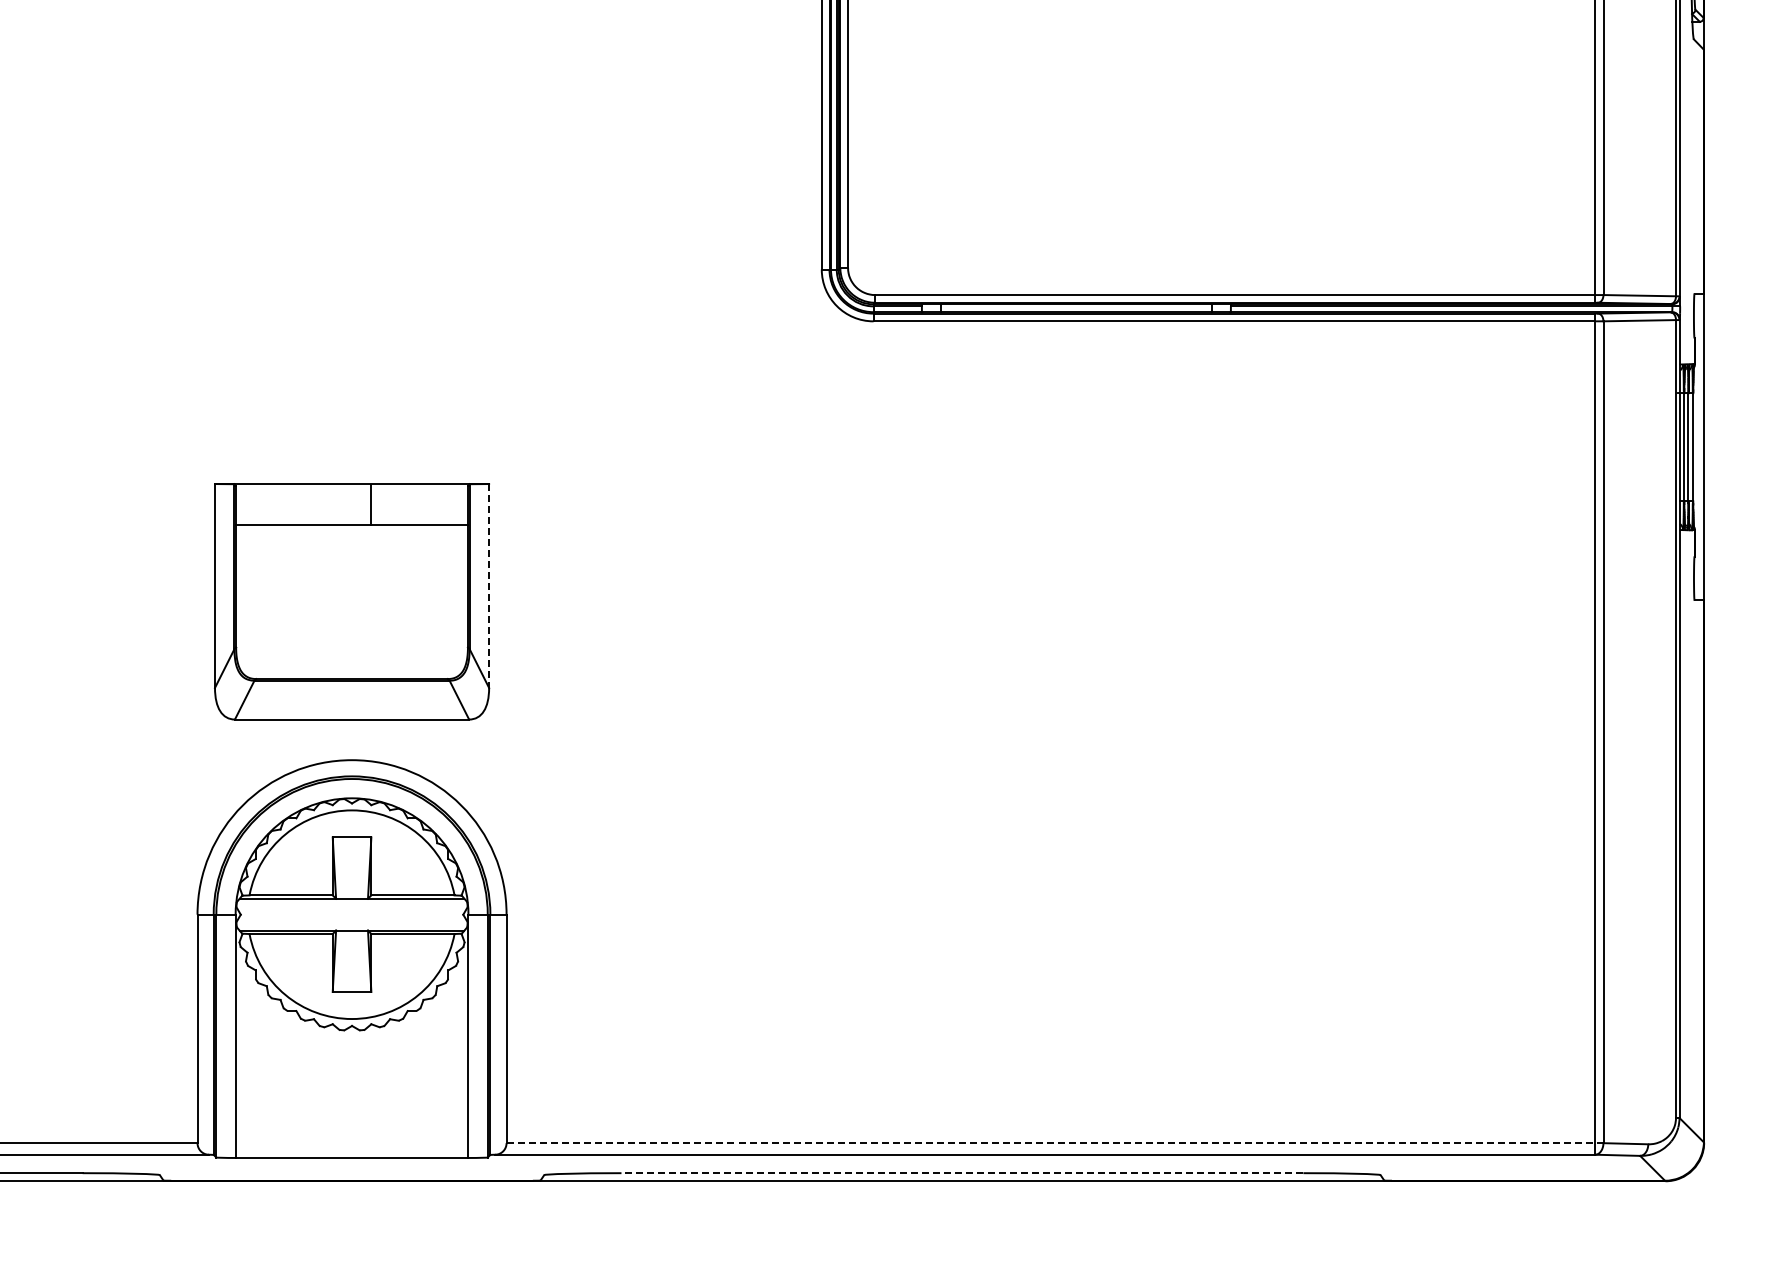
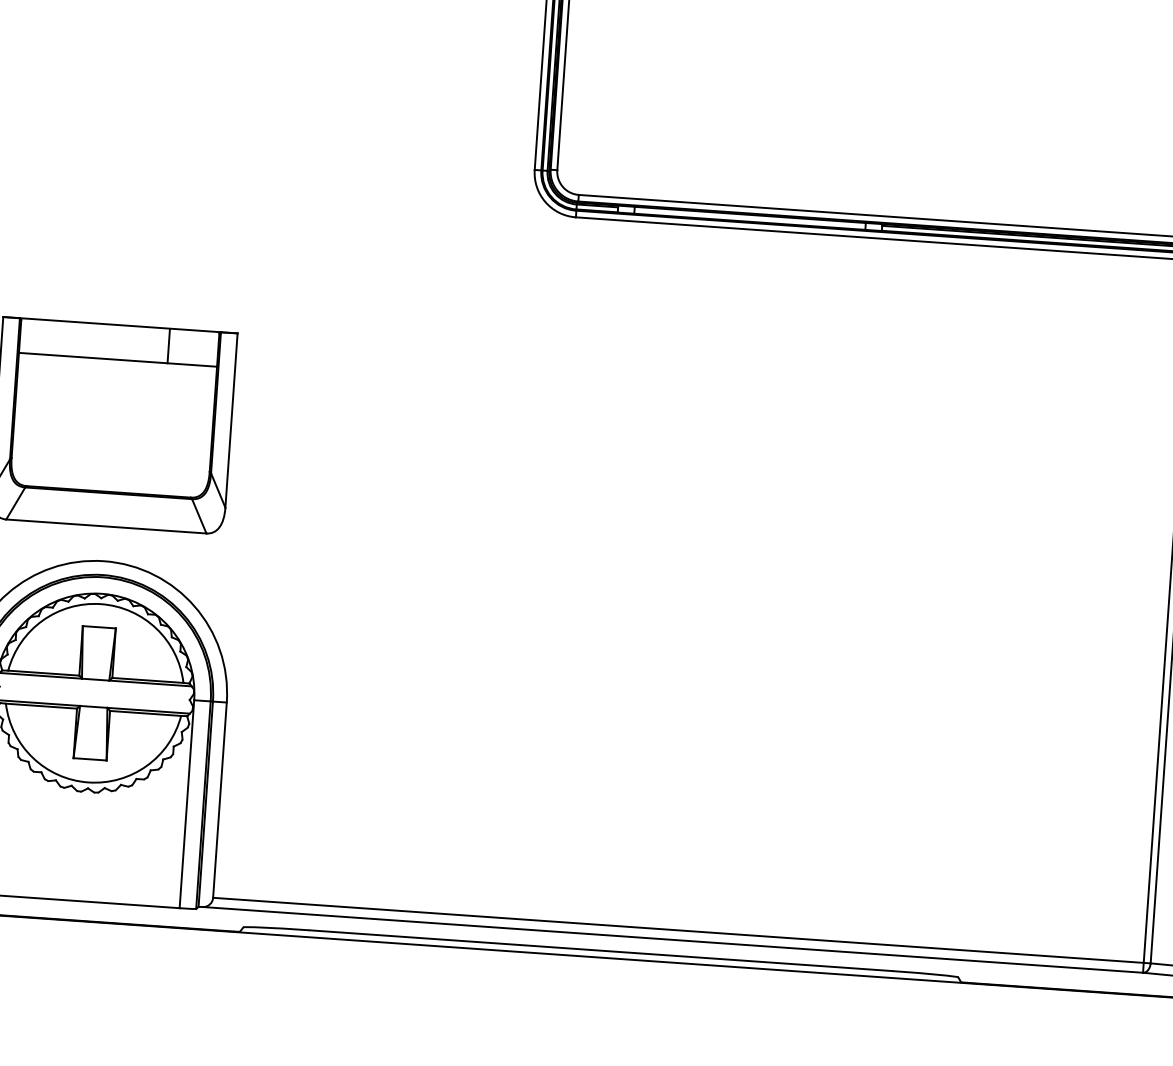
line: (371, 504) -> (169, 346), moved
line: (489, 585) -> (231, 420), dashed -> solid
line: (1054, 1143) -> (681, 930), dashed -> solid
line: (962, 1173) -> (600, 950), dashed -> solid

